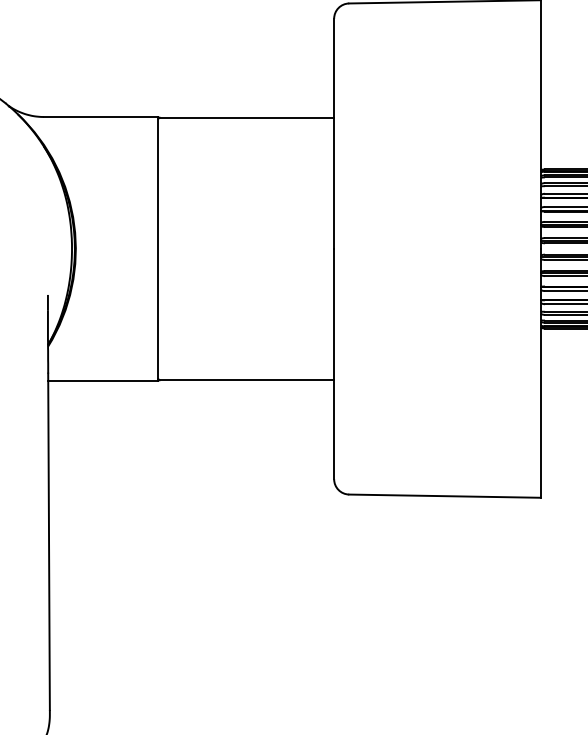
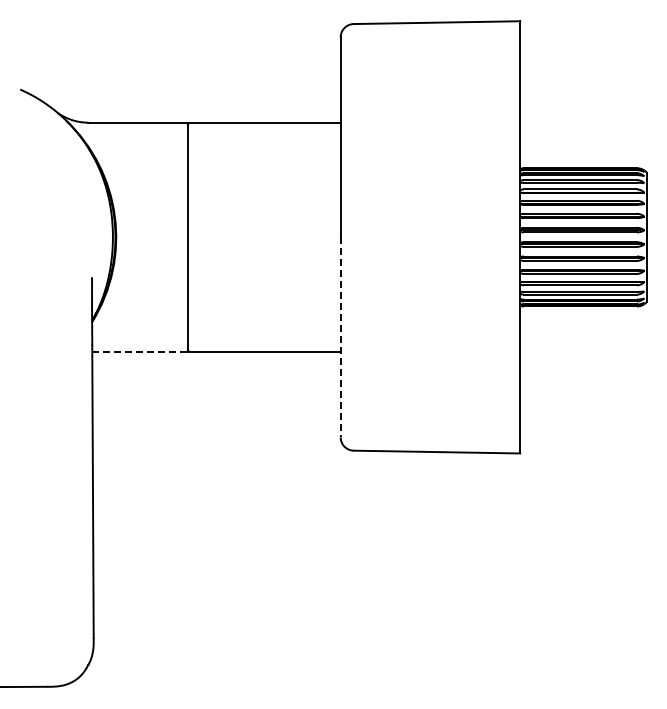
line: (333, 364) -> (340, 337), solid -> dashed
line: (103, 381) -> (140, 352), solid -> dashed

